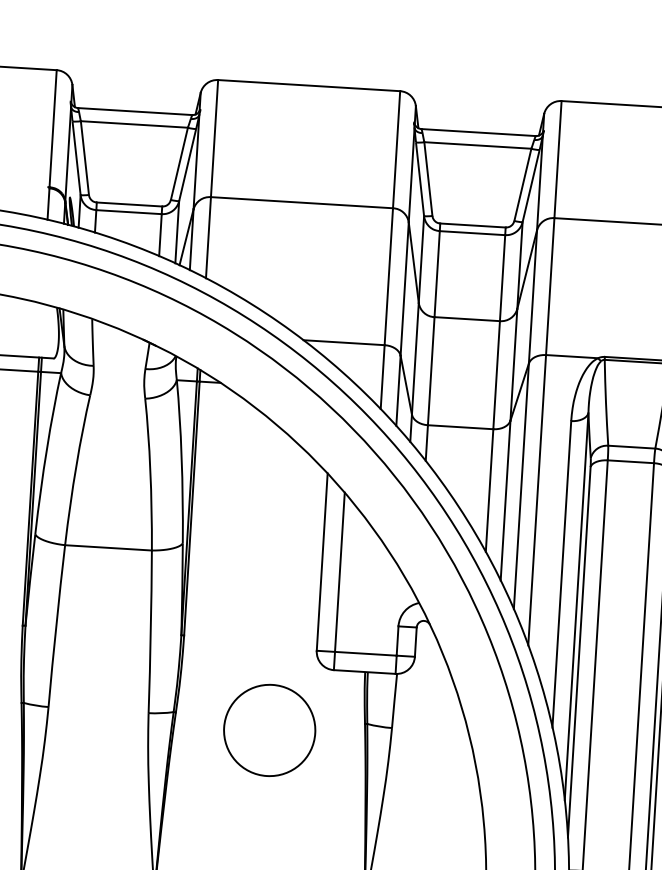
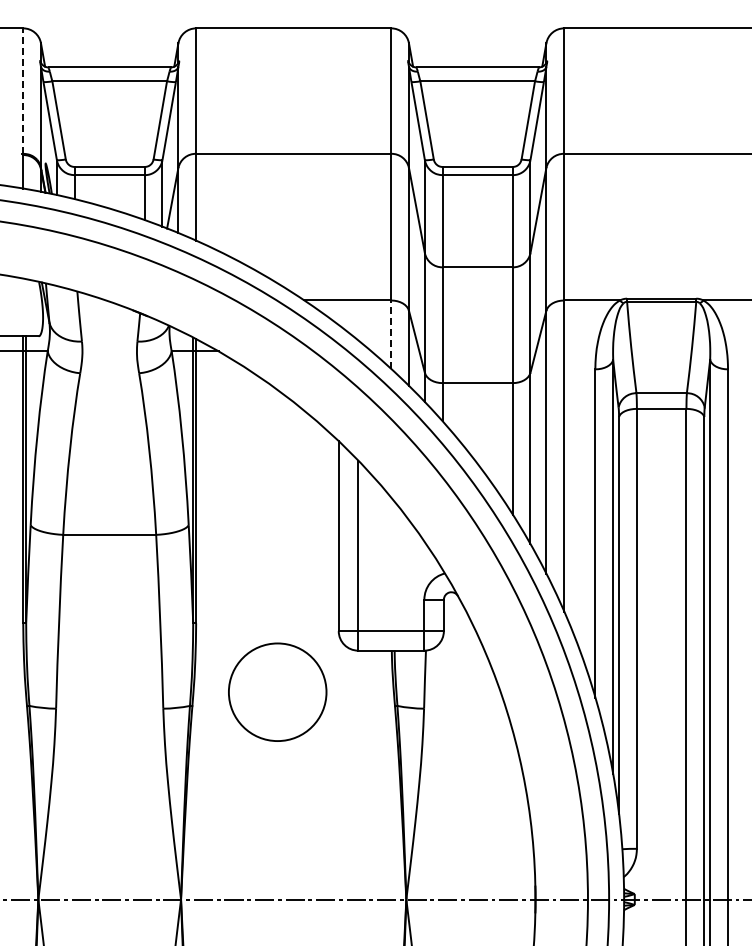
line: (53, 129) -> (23, 91), solid -> dashed
line: (382, 376) -> (391, 334), solid -> dashed
circle: (269, 729) -> (277, 691), moved

